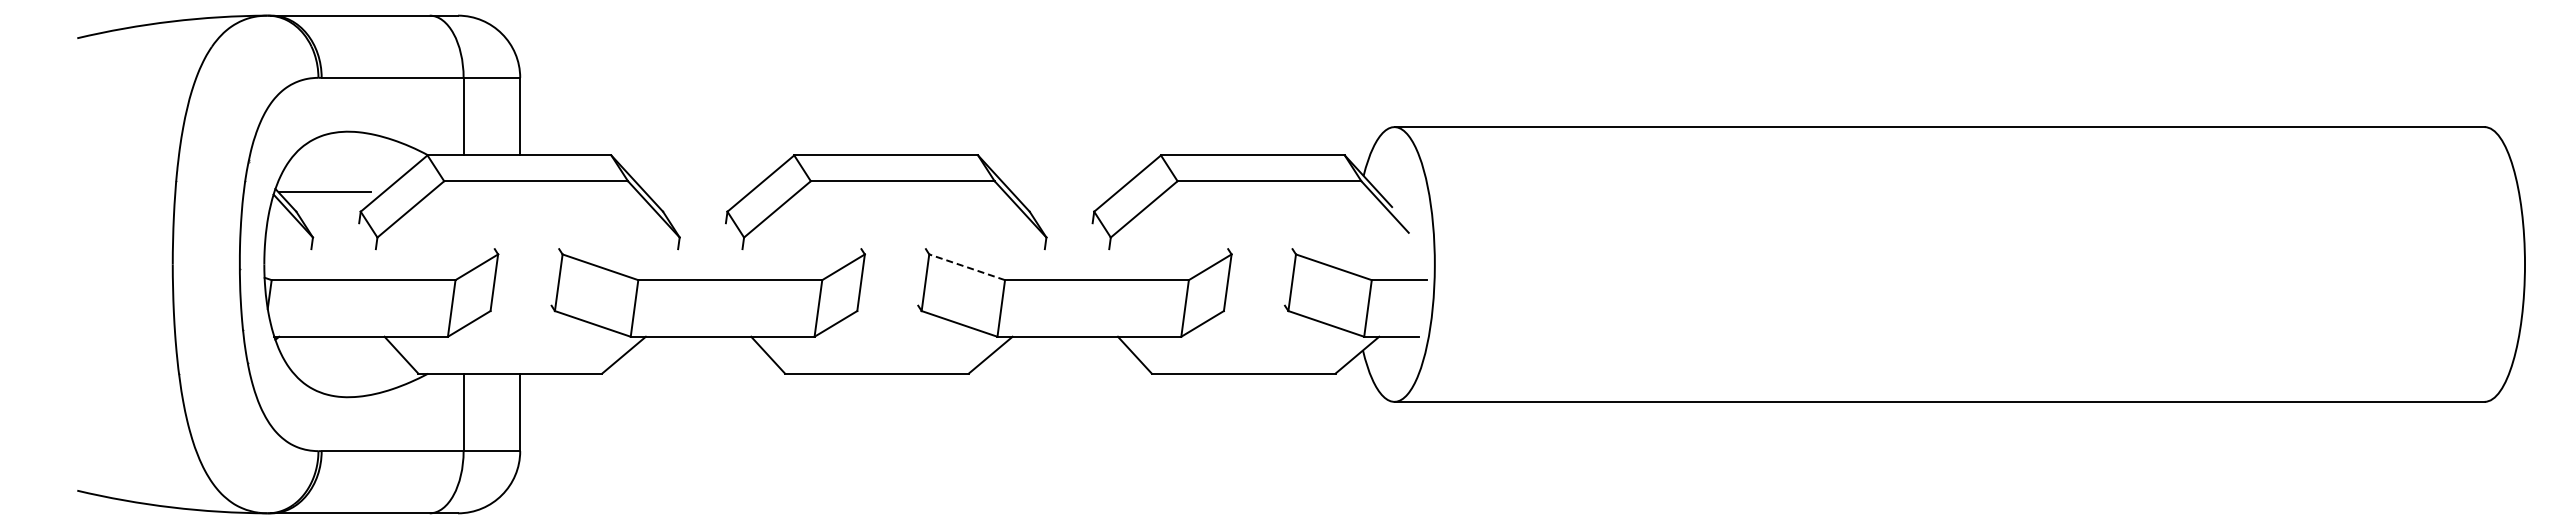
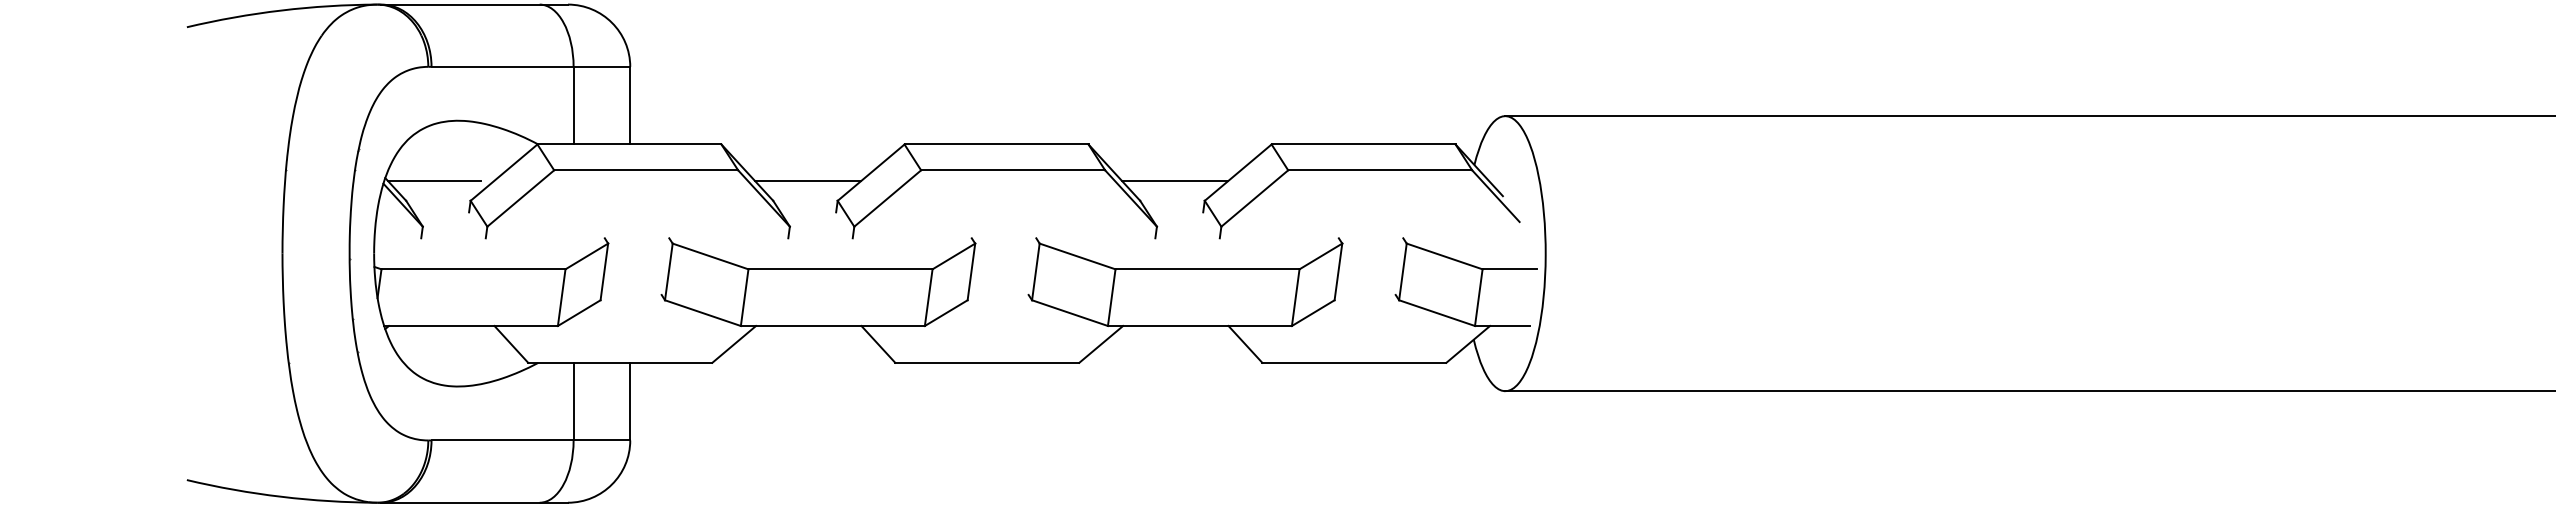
line: (697, 192) -> (807, 181), added
line: (1064, 192) -> (1175, 181), added
line: (966, 267) -> (1076, 256), dashed -> solid

